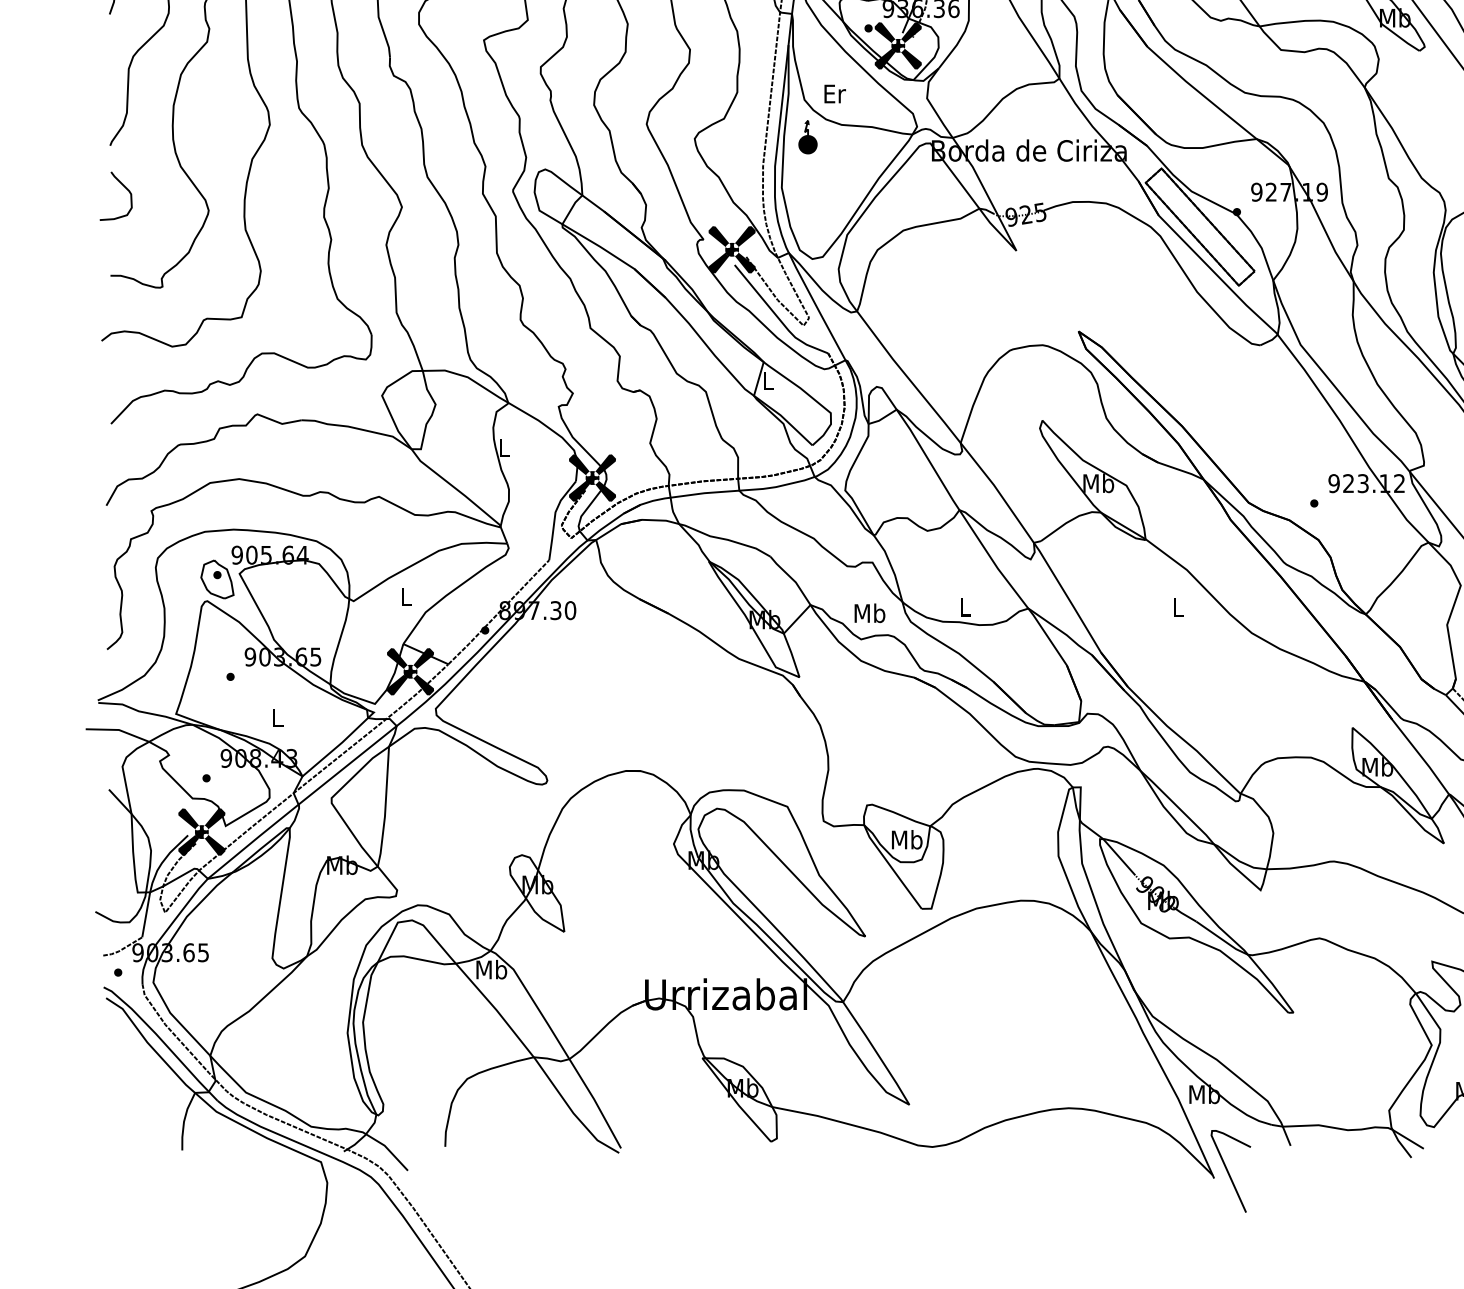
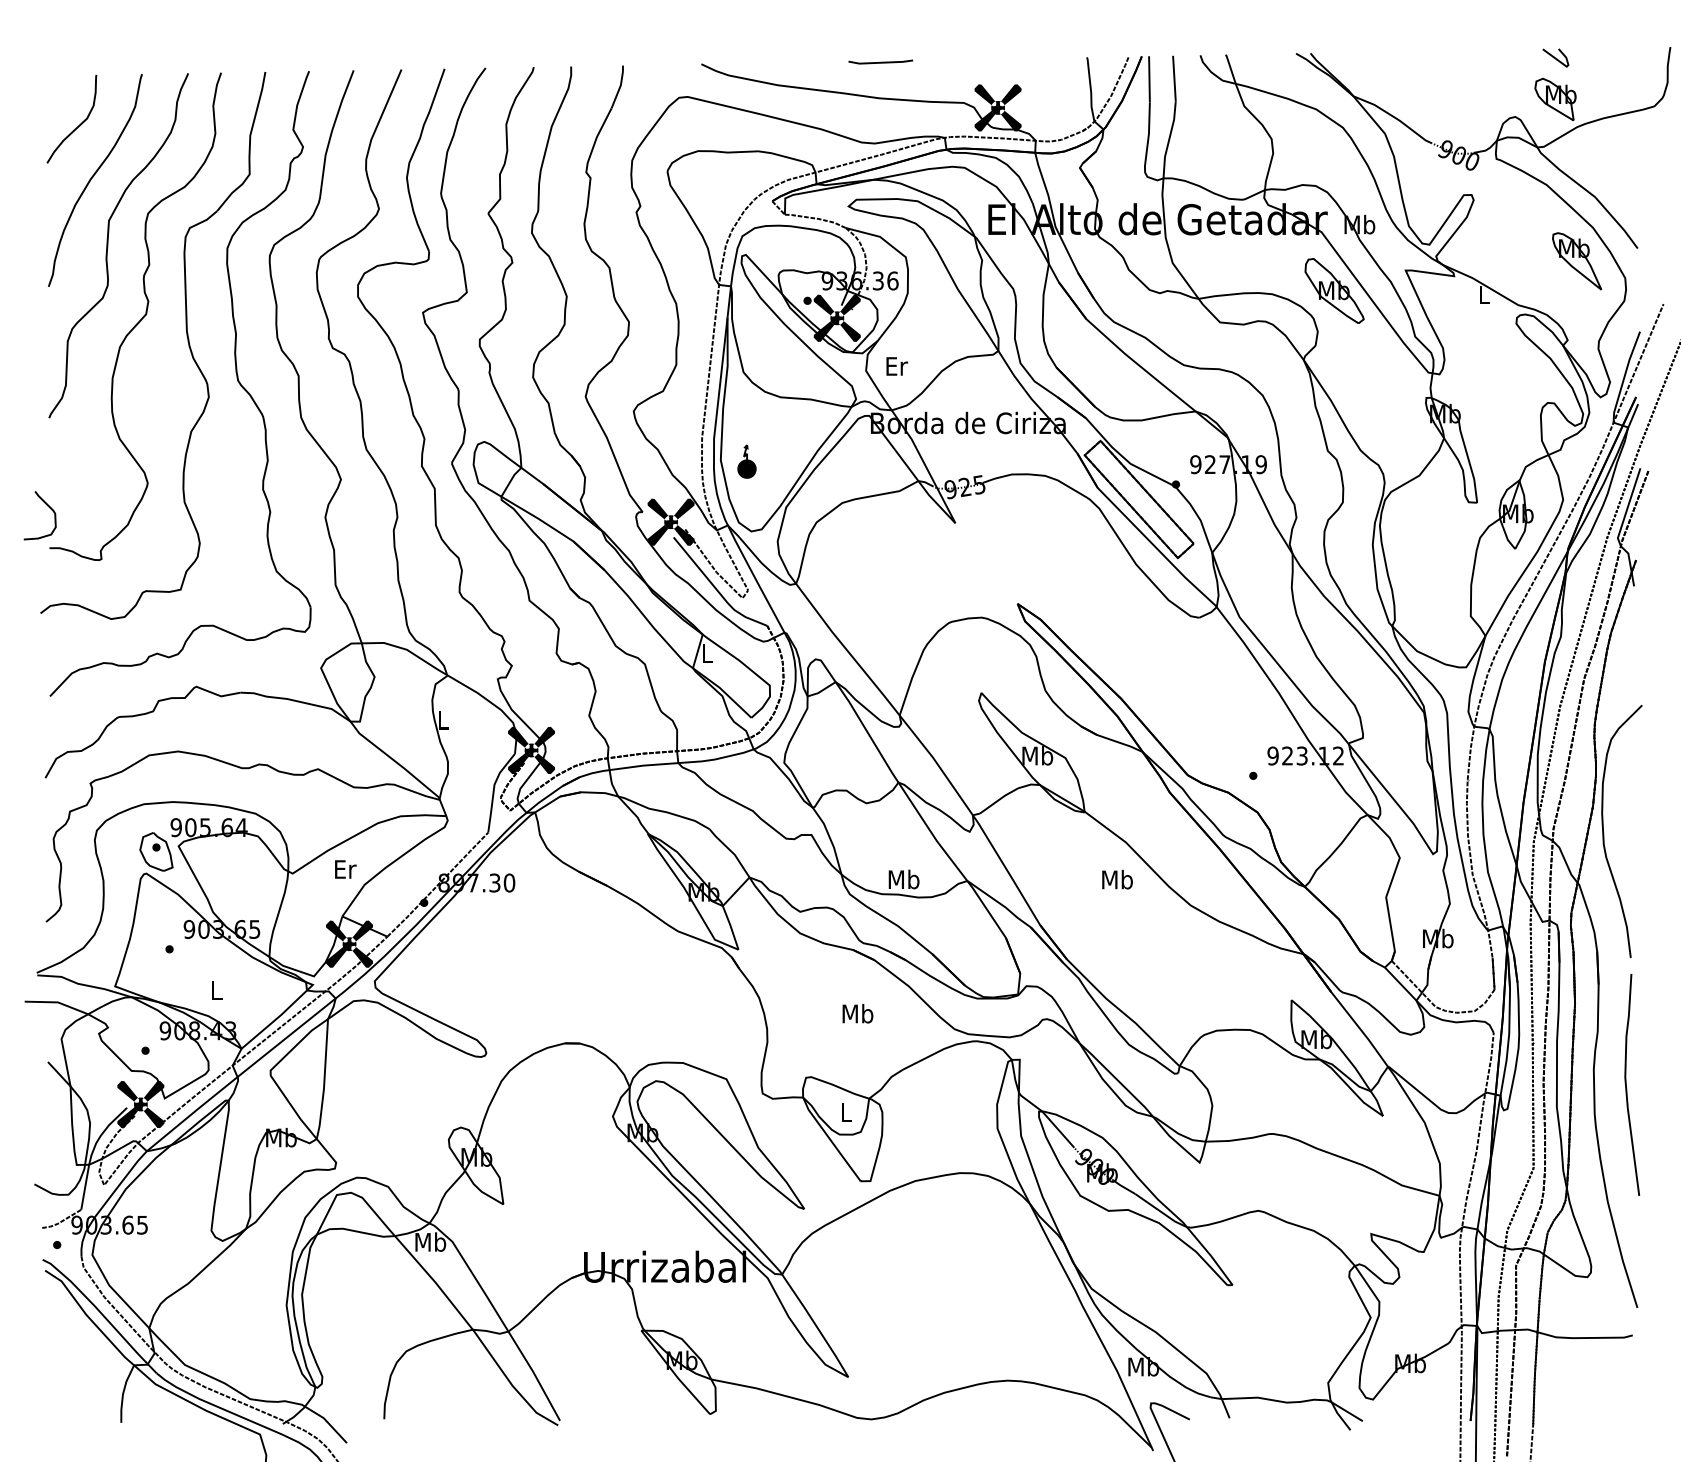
text: (834, 94) -> (896, 366), moved
part: (807, 137) -> (746, 461), moved
curve: (123, 187) -> (47, 506), moved
text: (406, 597) -> (345, 869), L -> Er
text: (964, 607) -> (903, 879), L -> Mb
text: (1178, 607) -> (1117, 879), L -> Mb
text: (869, 613) -> (857, 1013), moved
text: (907, 839) -> (846, 1111), Mb -> L

